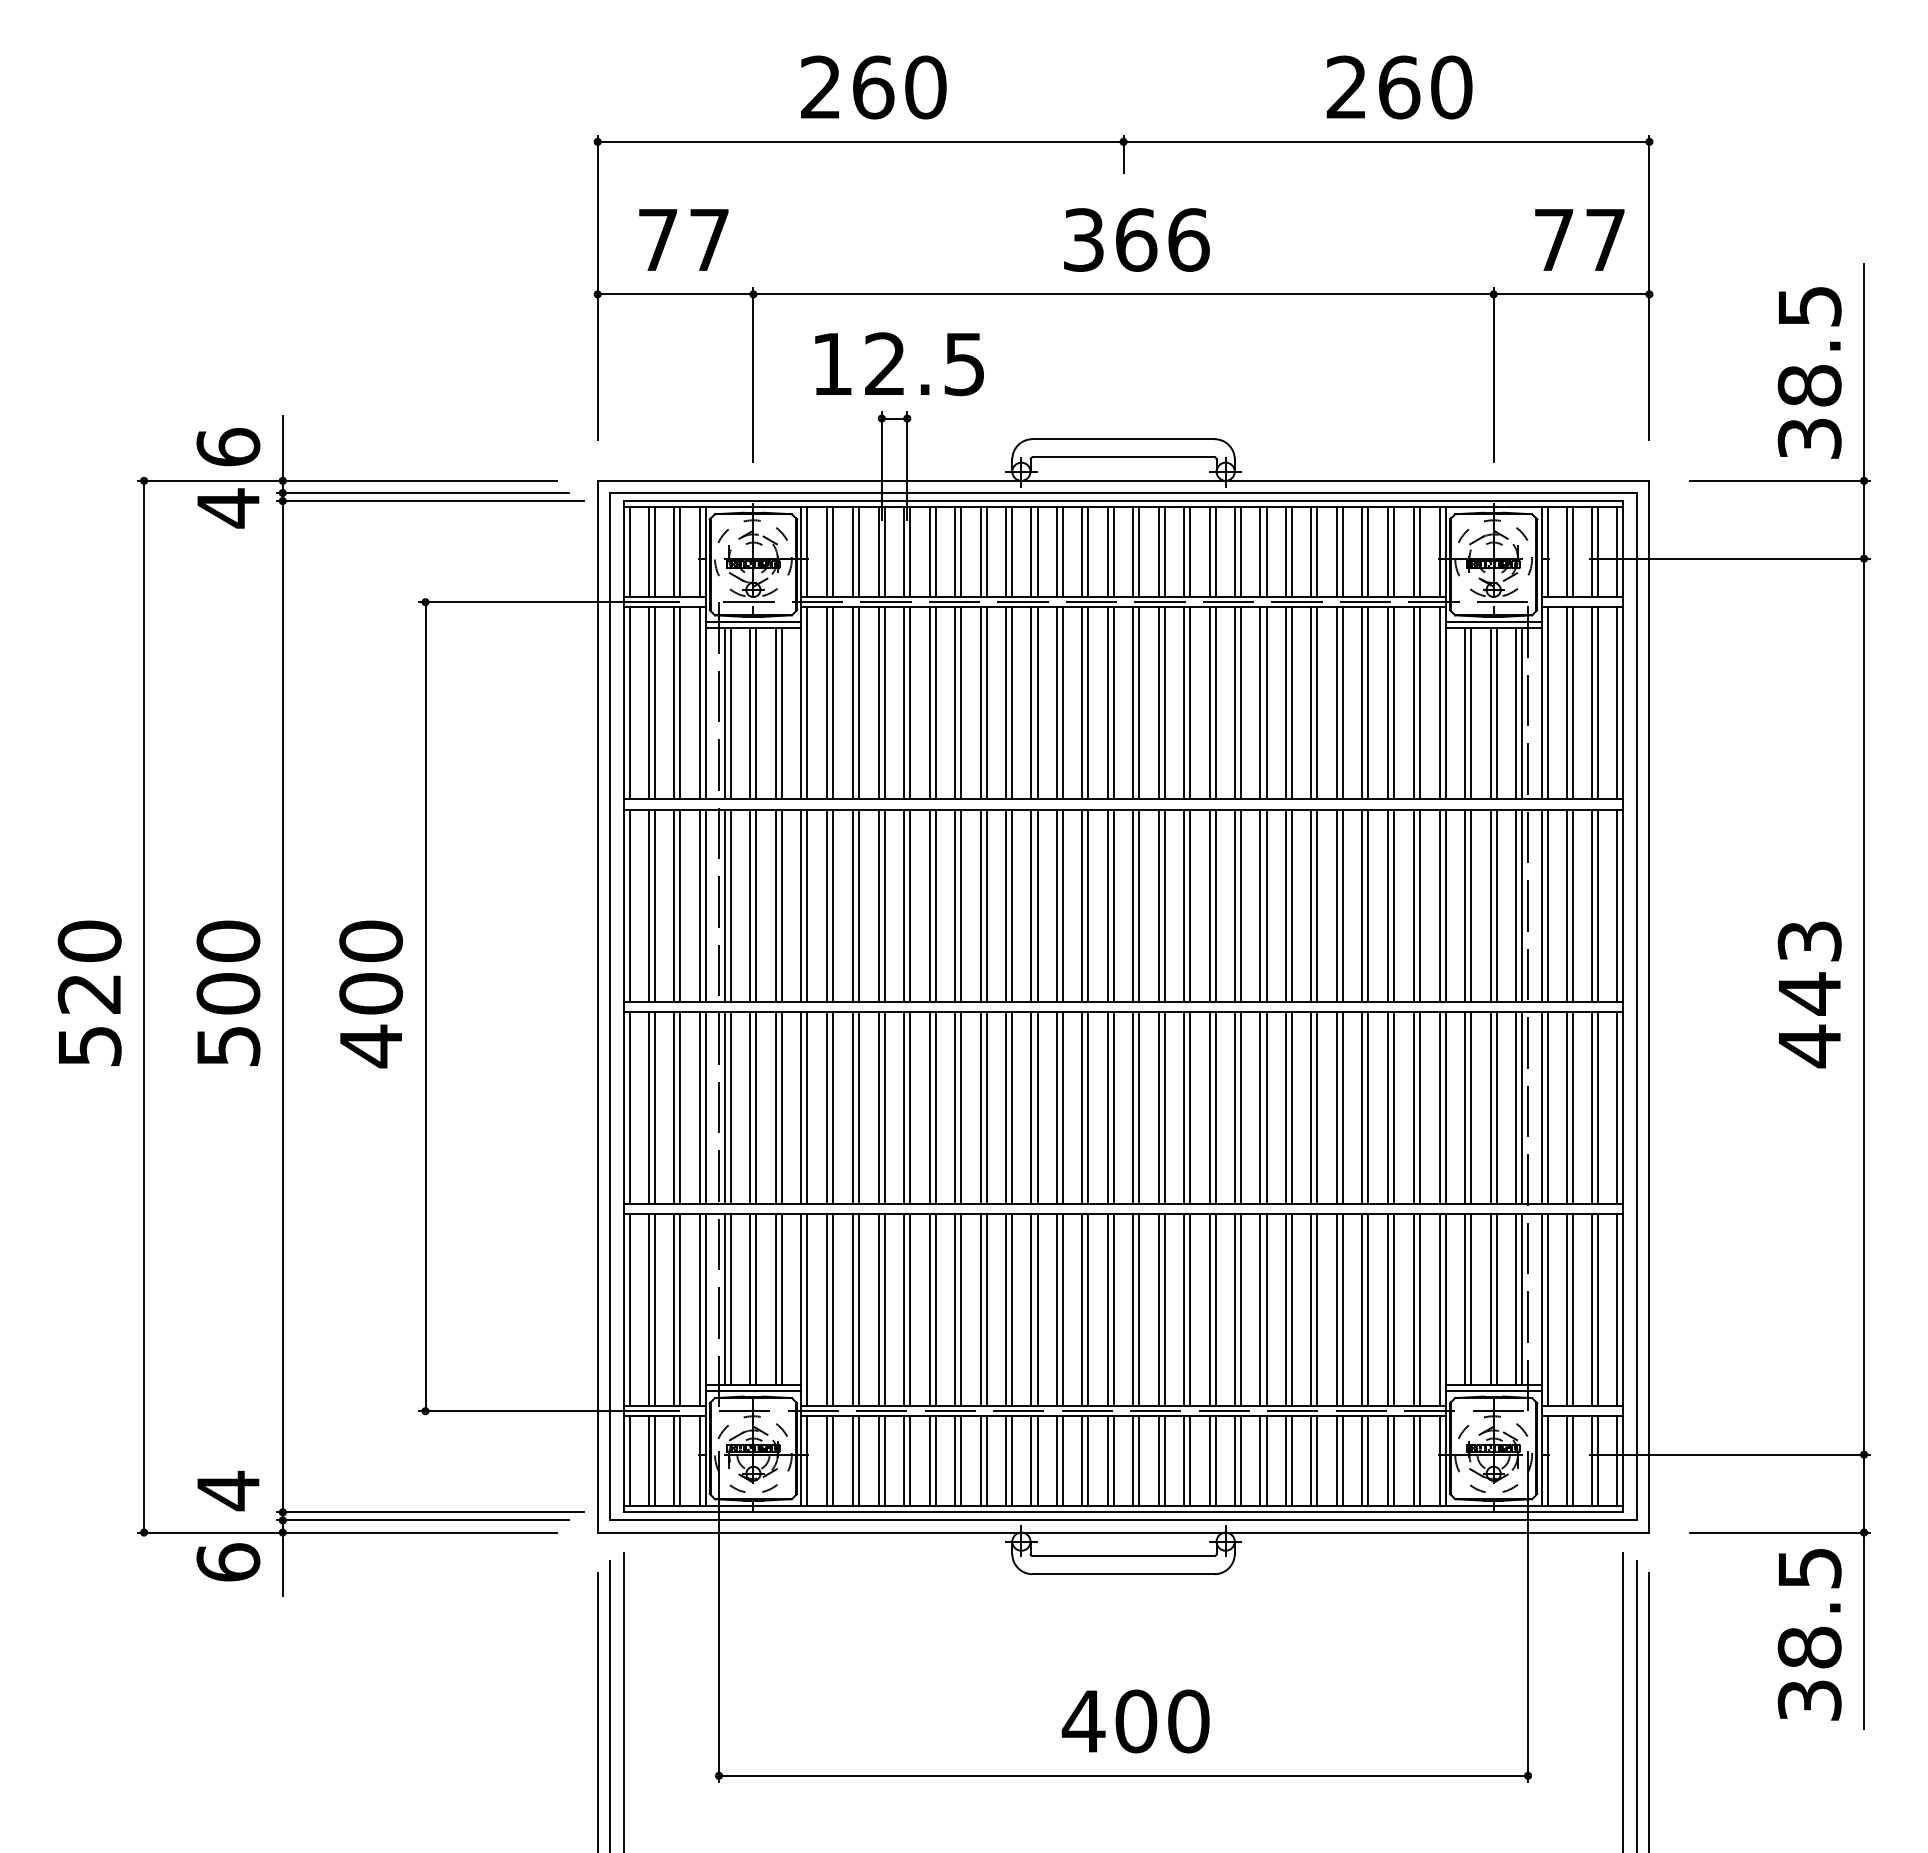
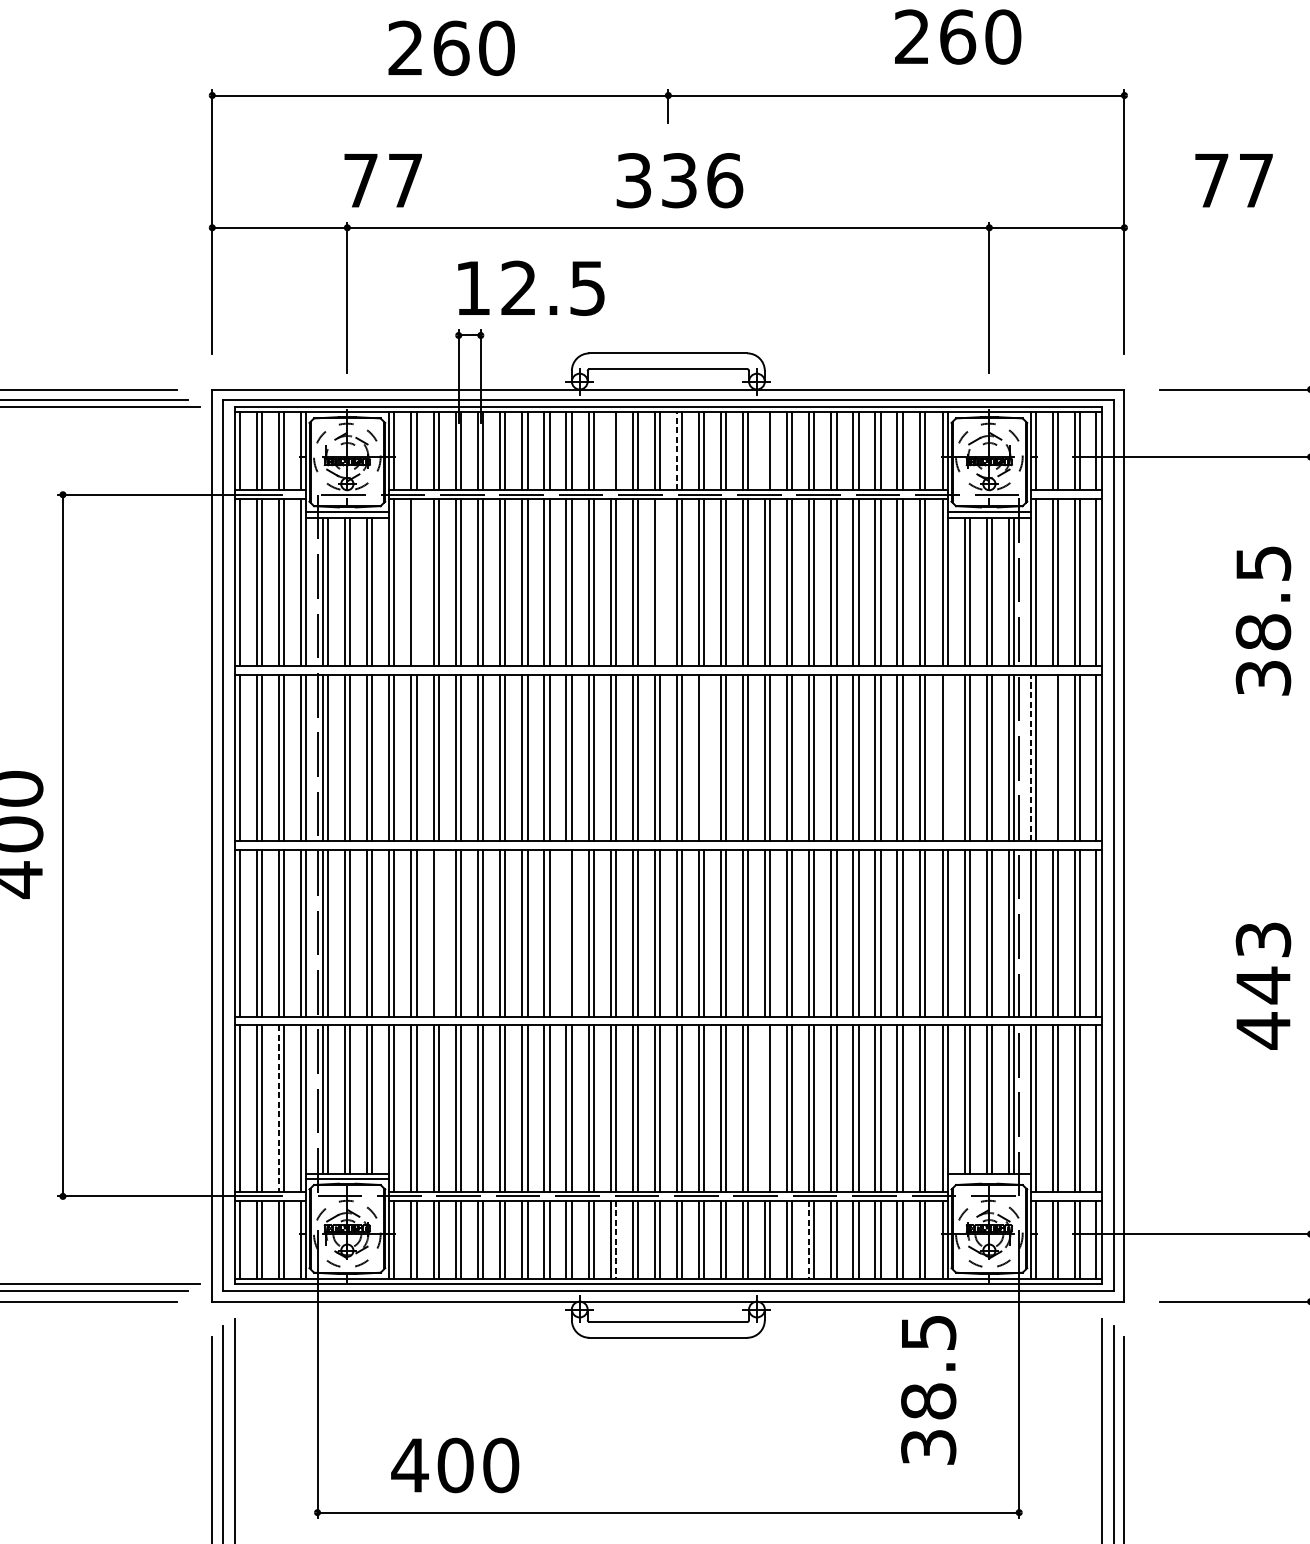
text: (1399, 87) -> (957, 37), moved
text: (683, 239) -> (382, 180), moved
text: (1136, 239) -> (679, 180), 366 -> 336
text: (1579, 239) -> (1233, 180), moved
text: (899, 364) -> (531, 288), moved
text: (1809, 372) -> (1263, 620), moved
line: (1133, 551) -> (676, 450), solid -> dashed
line: (1056, 552) -> (610, 451), removed
line: (1235, 552) -> (765, 451), removed
line: (833, 703) -> (416, 582), removed
line: (1113, 703) -> (659, 582), removed
line: (1164, 905) -> (703, 757), removed
line: (1445, 905) -> (947, 757), removed
line: (1541, 905) -> (1030, 757), solid -> dashed
line: (1566, 905) -> (1052, 757), removed
text: (1809, 994) -> (1263, 985), moved
line: (859, 1107) -> (439, 932), removed
line: (1006, 1107) -> (566, 932), removed
line: (674, 1310) -> (278, 1109), solid -> dashed
line: (1235, 1310) -> (765, 1109), removed
line: (1493, 1390) -> (989, 1178), removed
line: (1062, 1461) -> (615, 1240), solid -> dashed
line: (1285, 1461) -> (808, 1240), solid -> dashed
text: (1809, 1634) -> (928, 1390), moved
text: (1135, 1721) -> (454, 1465), moved

